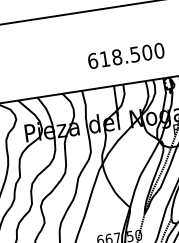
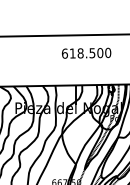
text: (125, 54) -> (86, 52), moved

